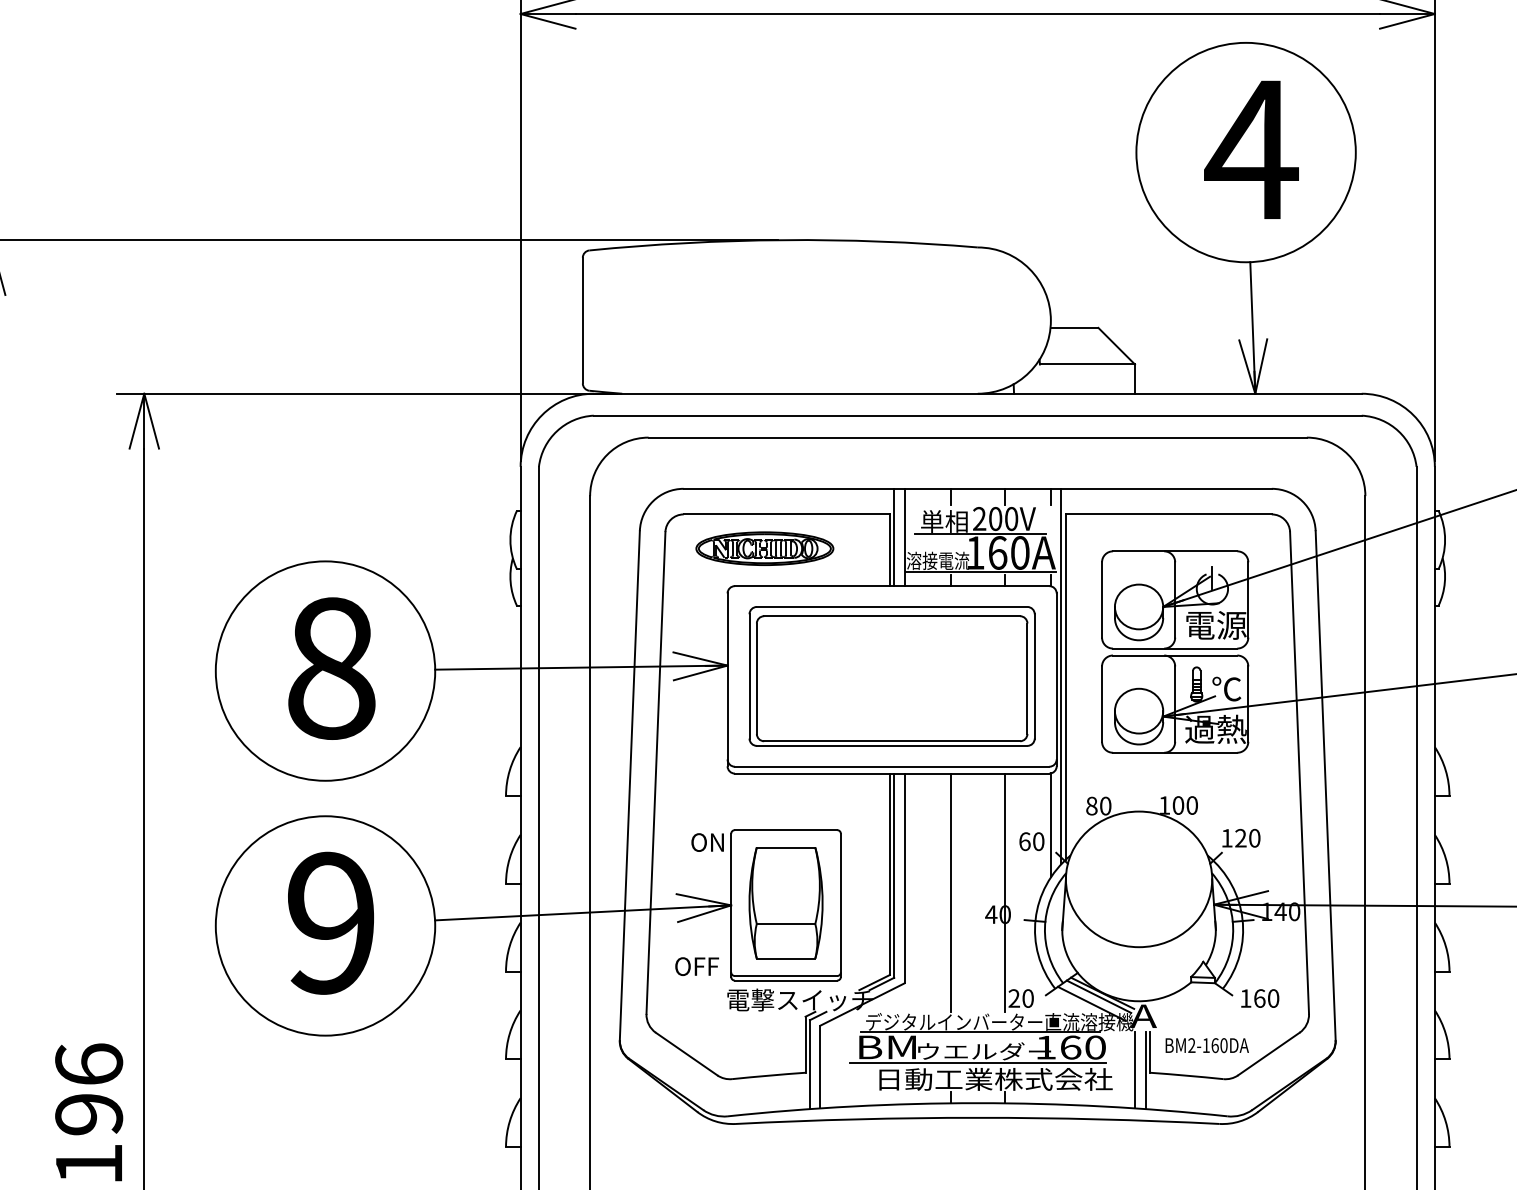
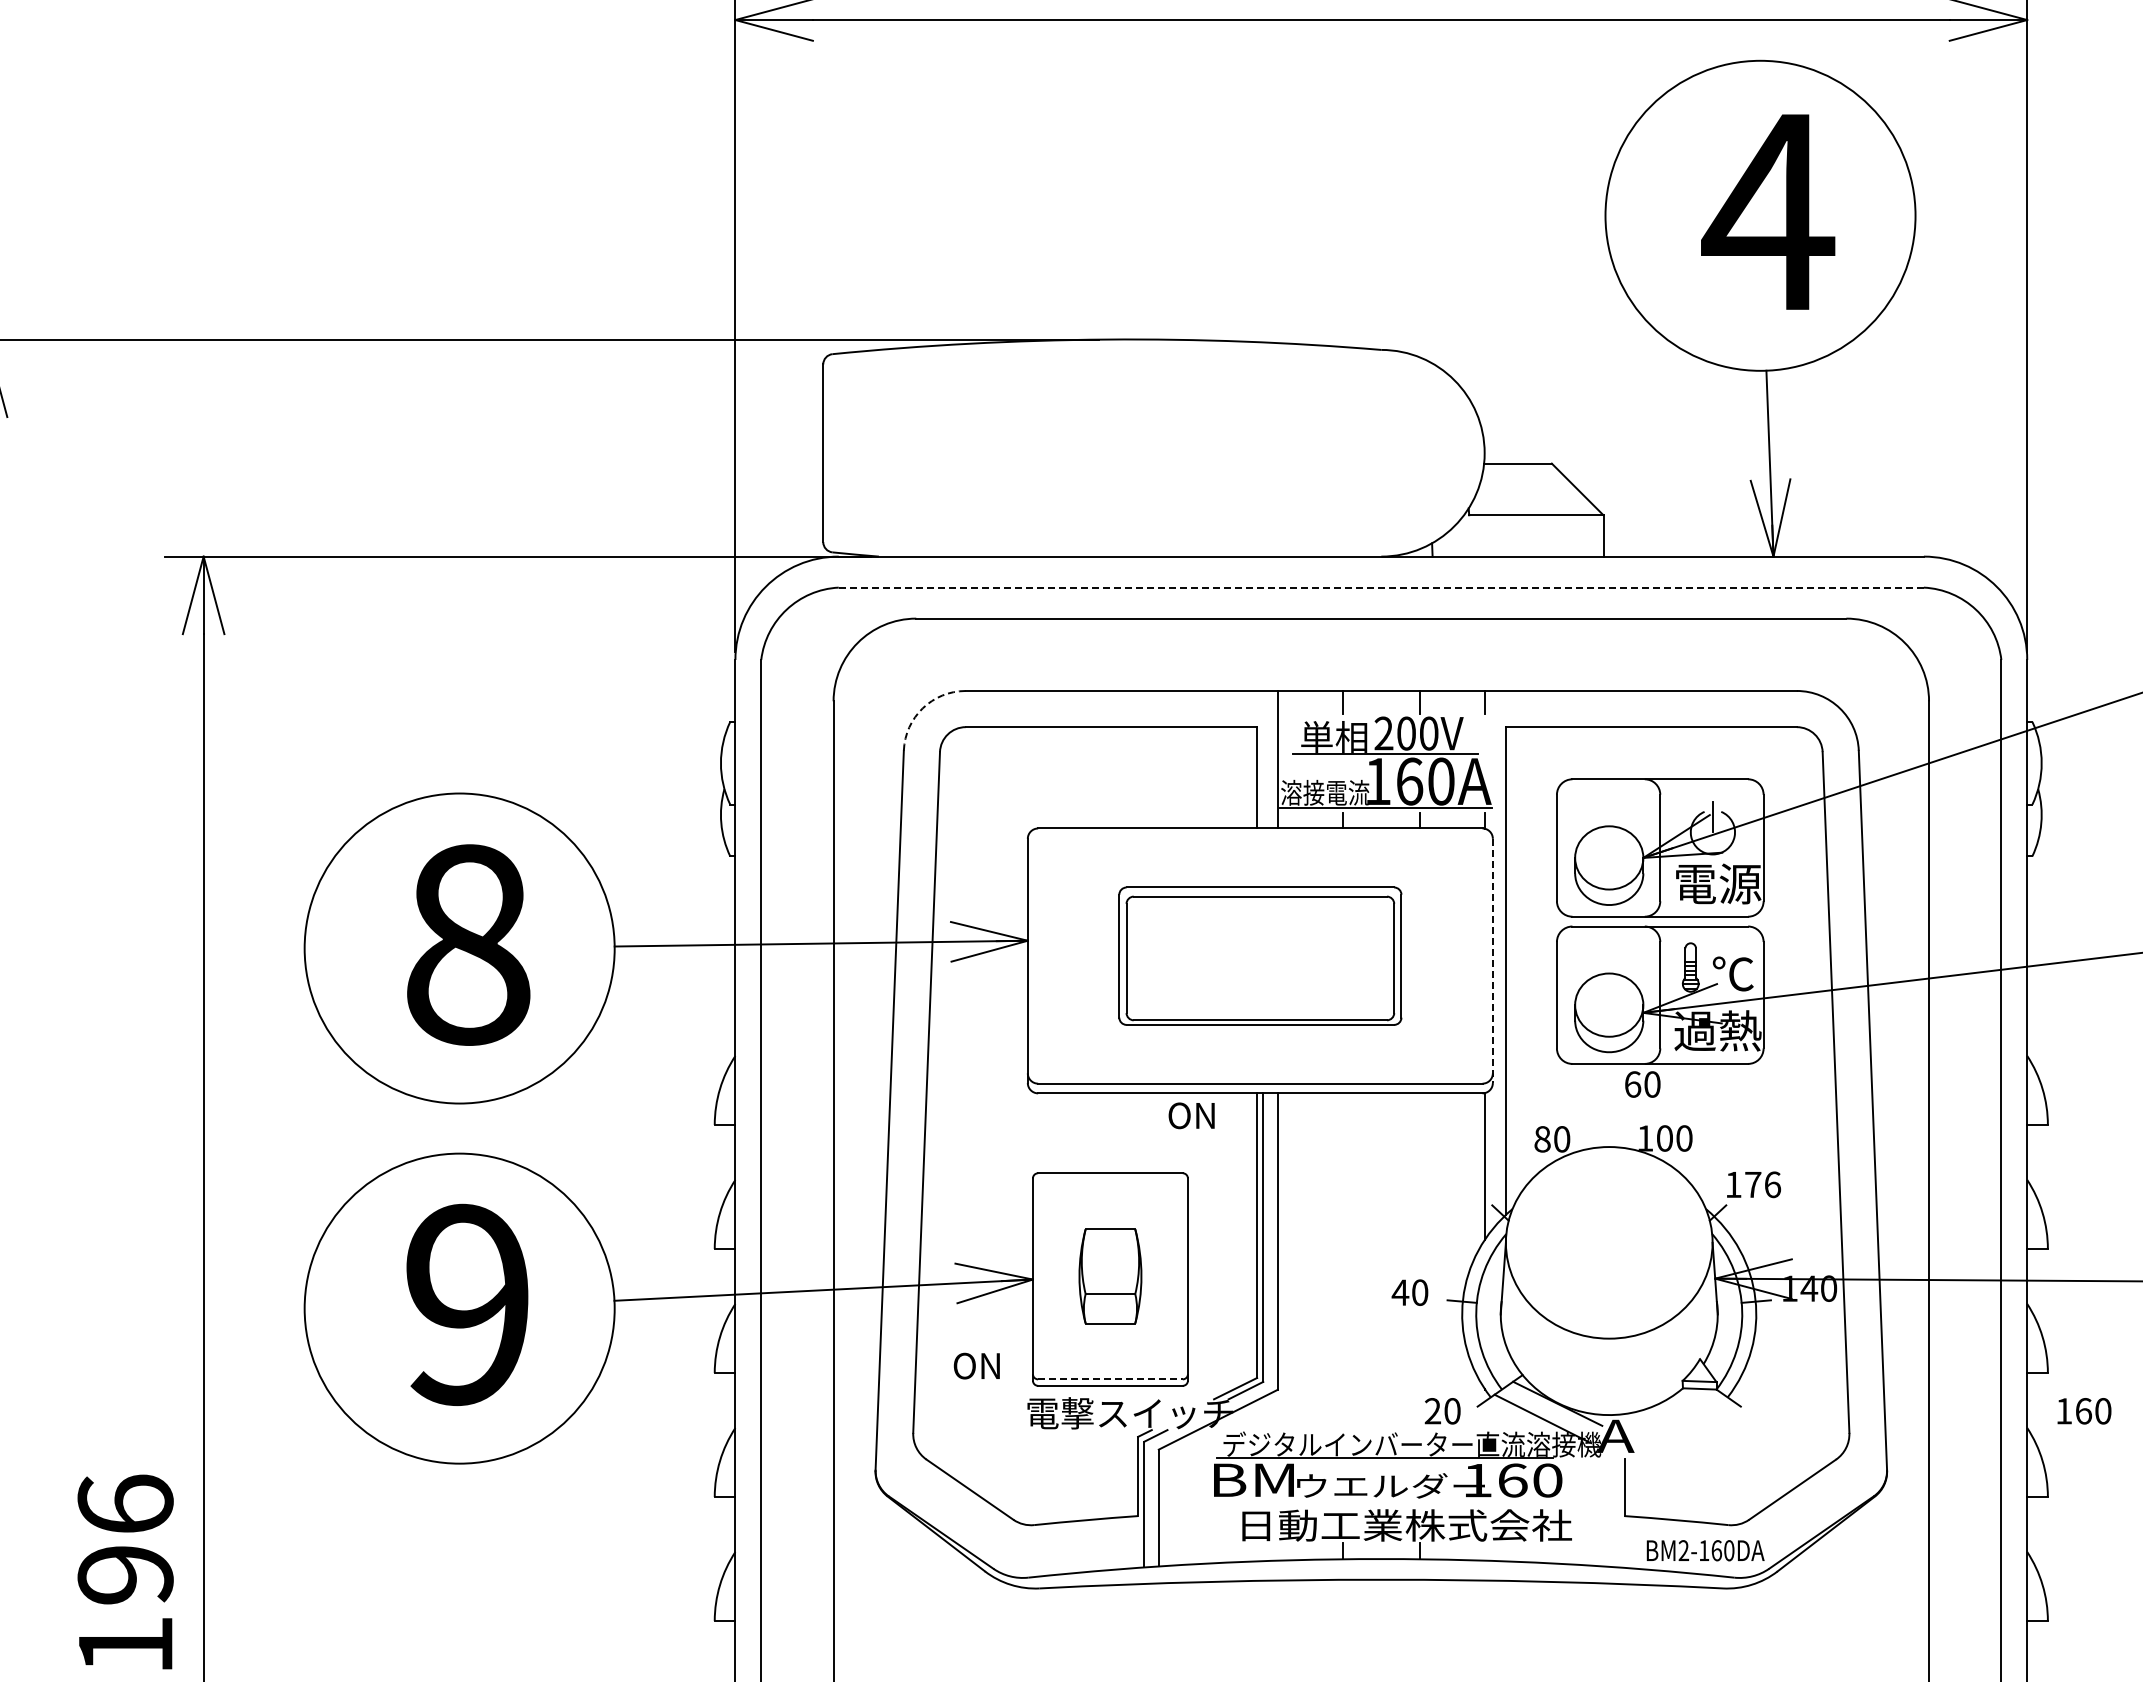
line: (977, 415) -> (1381, 587), solid -> dashed
arc: (653, 501) -> (922, 708), solid -> dashed
line: (894, 537) -> (1263, 759), removed
part: (764, 548) -> (1080, 775), removed
part: (892, 676) -> (1260, 956), size x0.7
line: (1061, 676) -> (1499, 955), removed
line: (1056, 680) -> (1492, 961), solid -> dashed
text: (1248, 838) -> (1763, 1184), 120 -> 176
text: (1031, 841) -> (1642, 1084), moved
text: (707, 842) -> (1191, 1115), moved
line: (950, 892) -> (1343, 1261), removed
line: (1004, 892) -> (1419, 1261), removed
part: (786, 903) -> (1110, 1276), size x0.6
text: (707, 966) -> (999, 1365), OFF -> ON
line: (786, 976) -> (1110, 1379), solid -> dashed
line: (1098, 996) -> (1552, 1408), removed
text: (1260, 998) -> (2084, 1411), moved
text: (1207, 1045) -> (1705, 1550), moved
line: (977, 1063) -> (1381, 1502), removed
line: (1134, 1070) -> (1603, 1512), removed
line: (1145, 1070) -> (1618, 1512), removed

